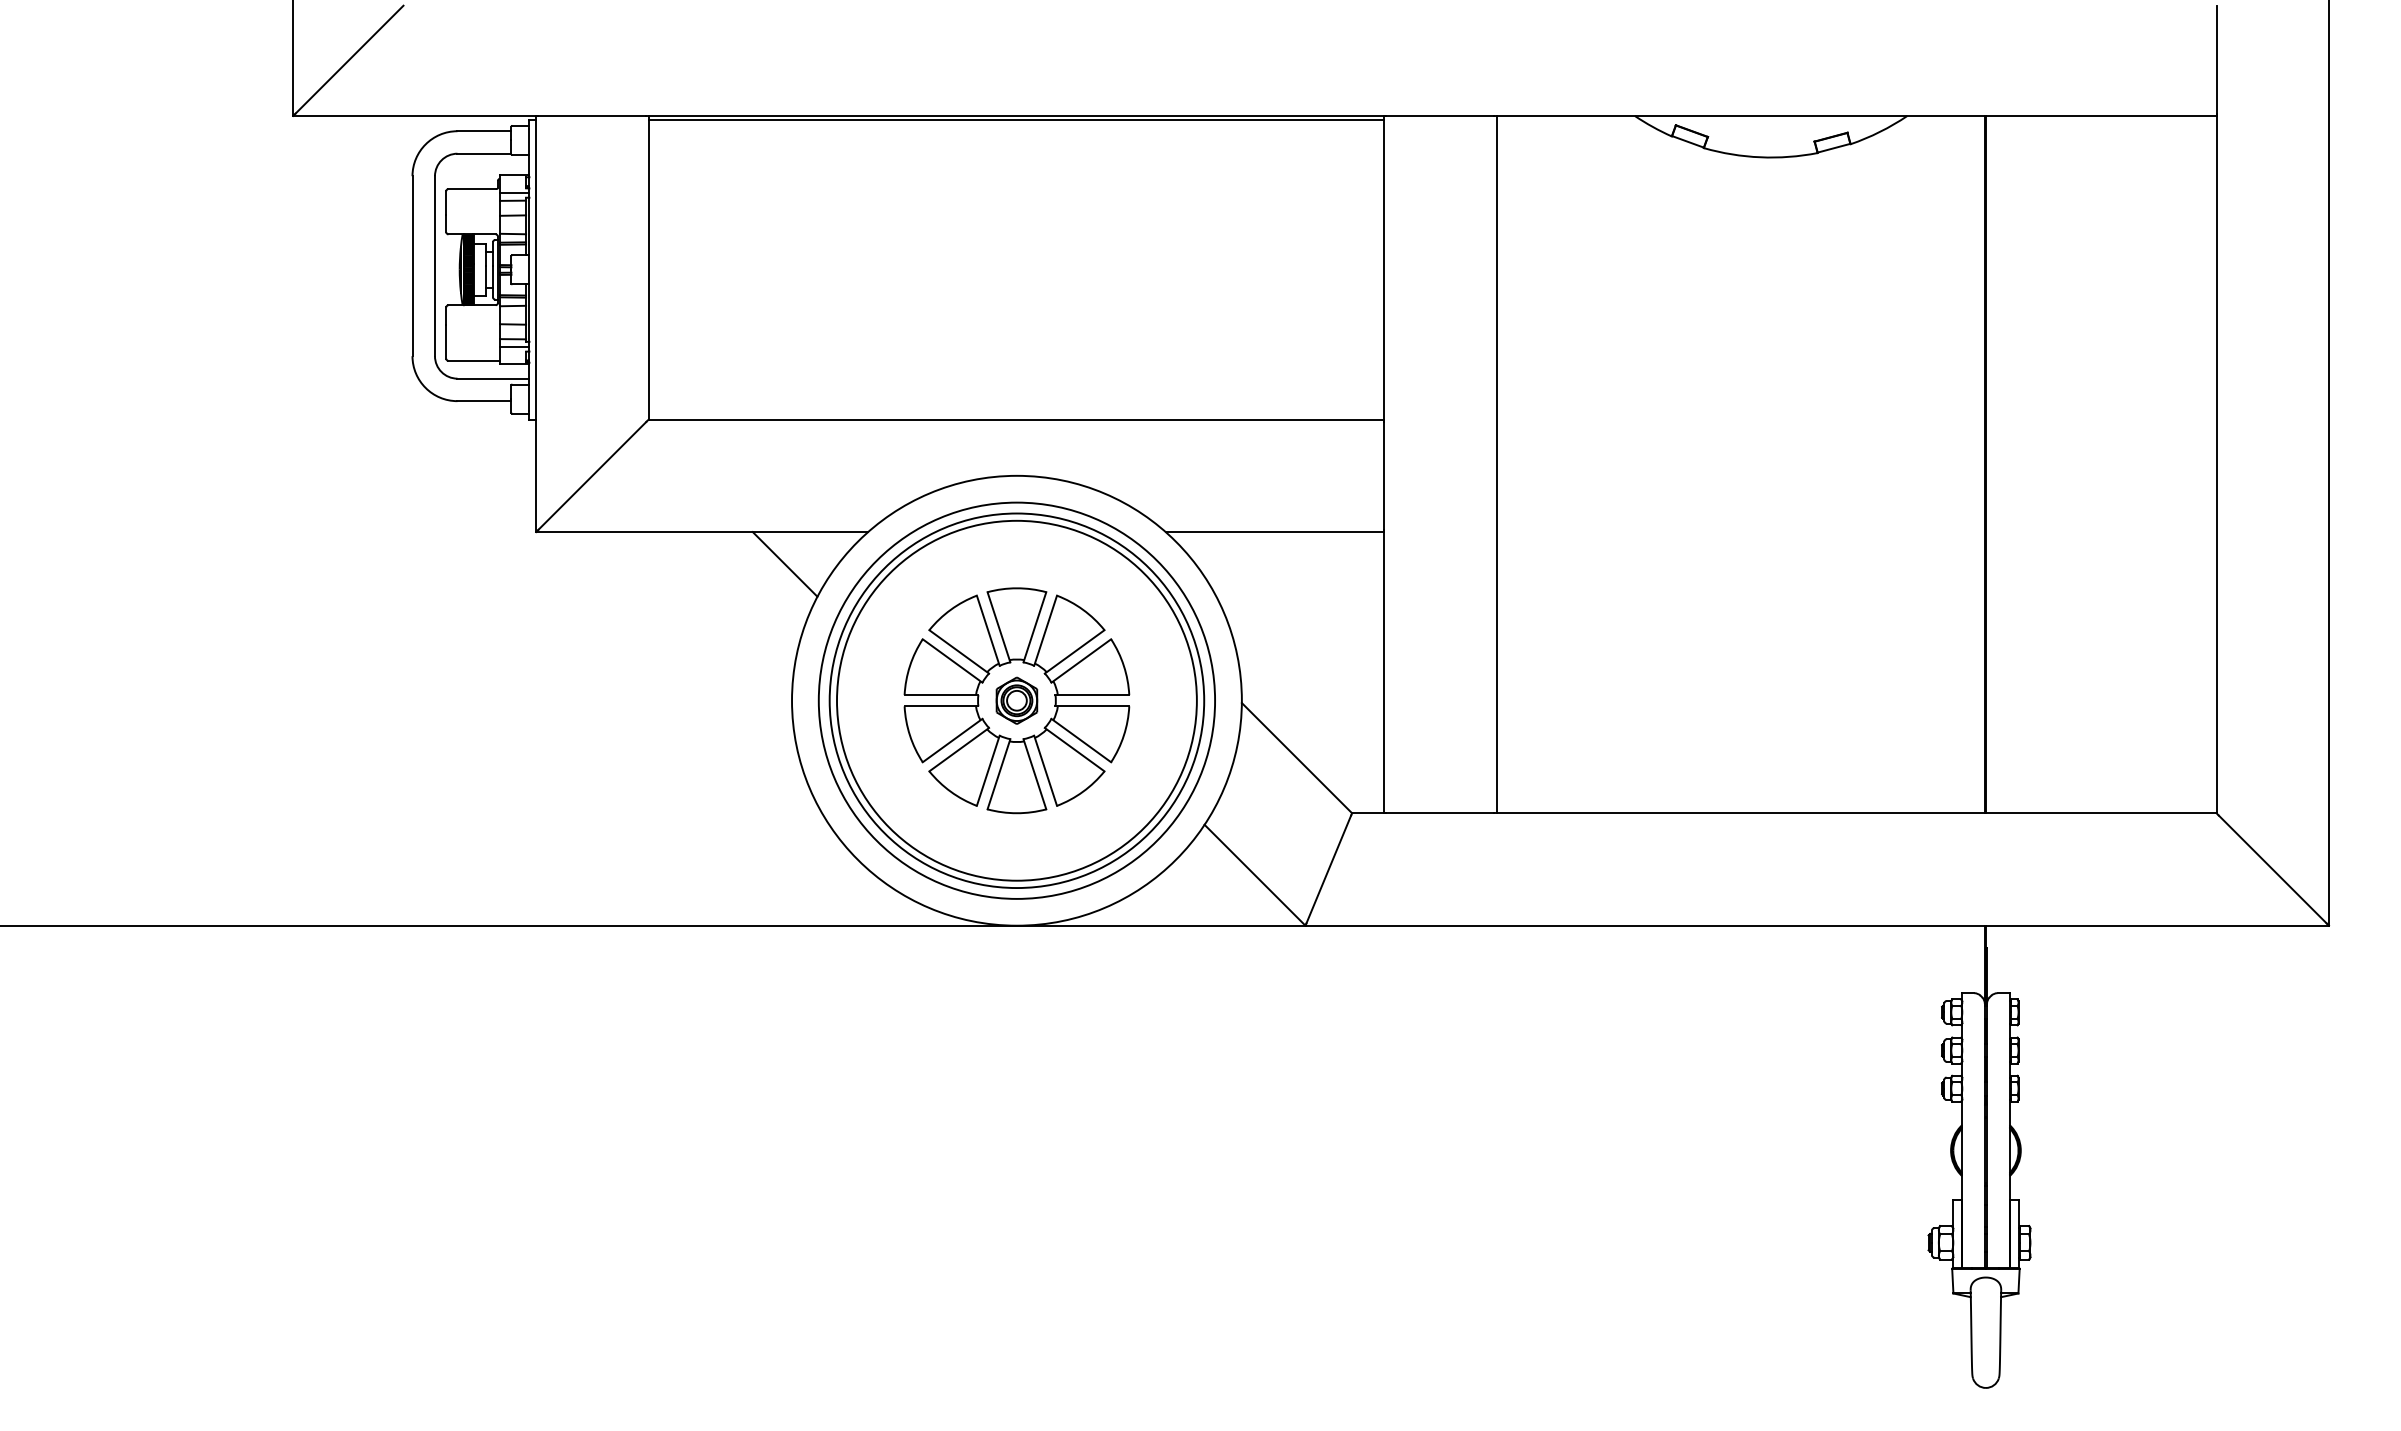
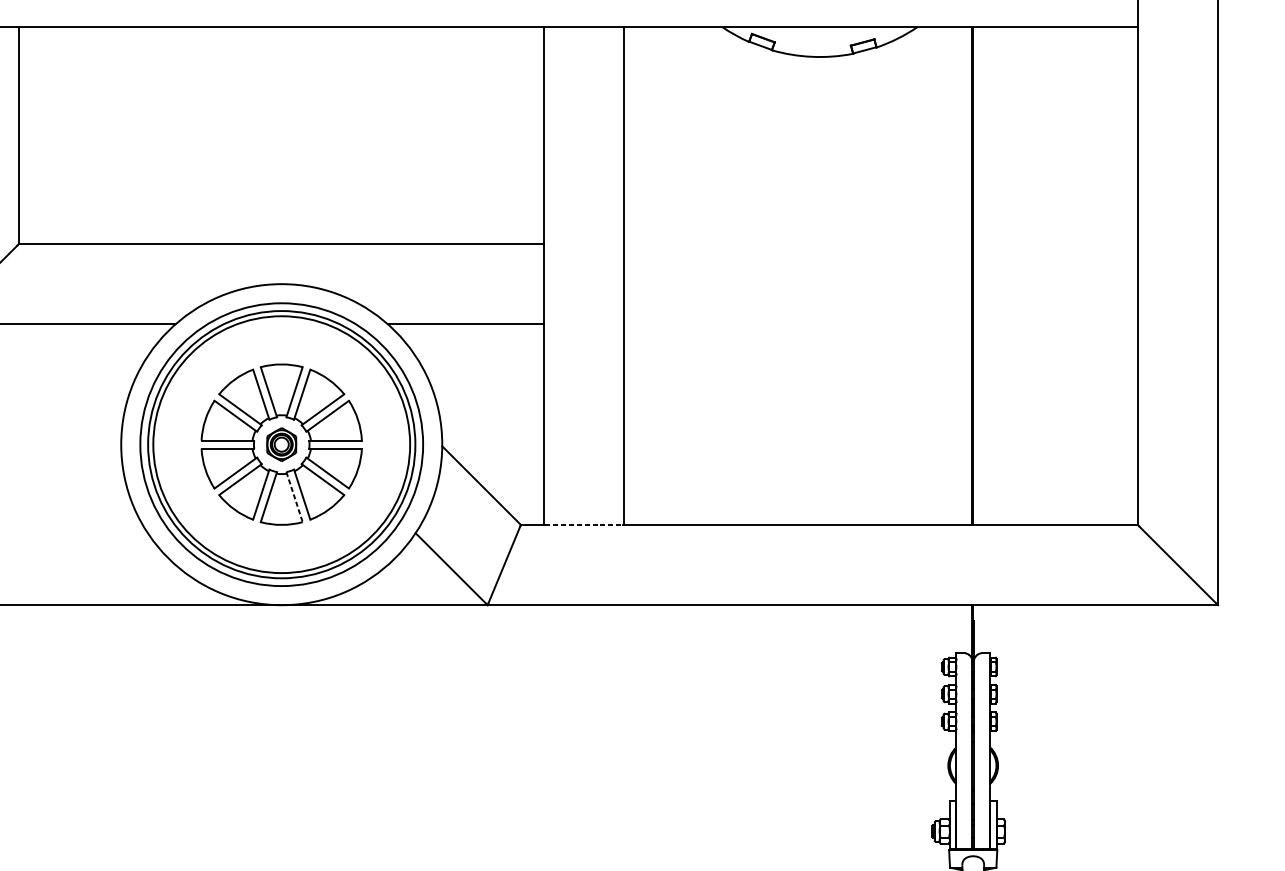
line: (1016, 119) -> (281, 29), removed
line: (784, 564) -> (115, 347), removed
line: (1034, 774) -> (294, 497), solid -> dashed
line: (1440, 813) -> (583, 525), solid -> dashed

